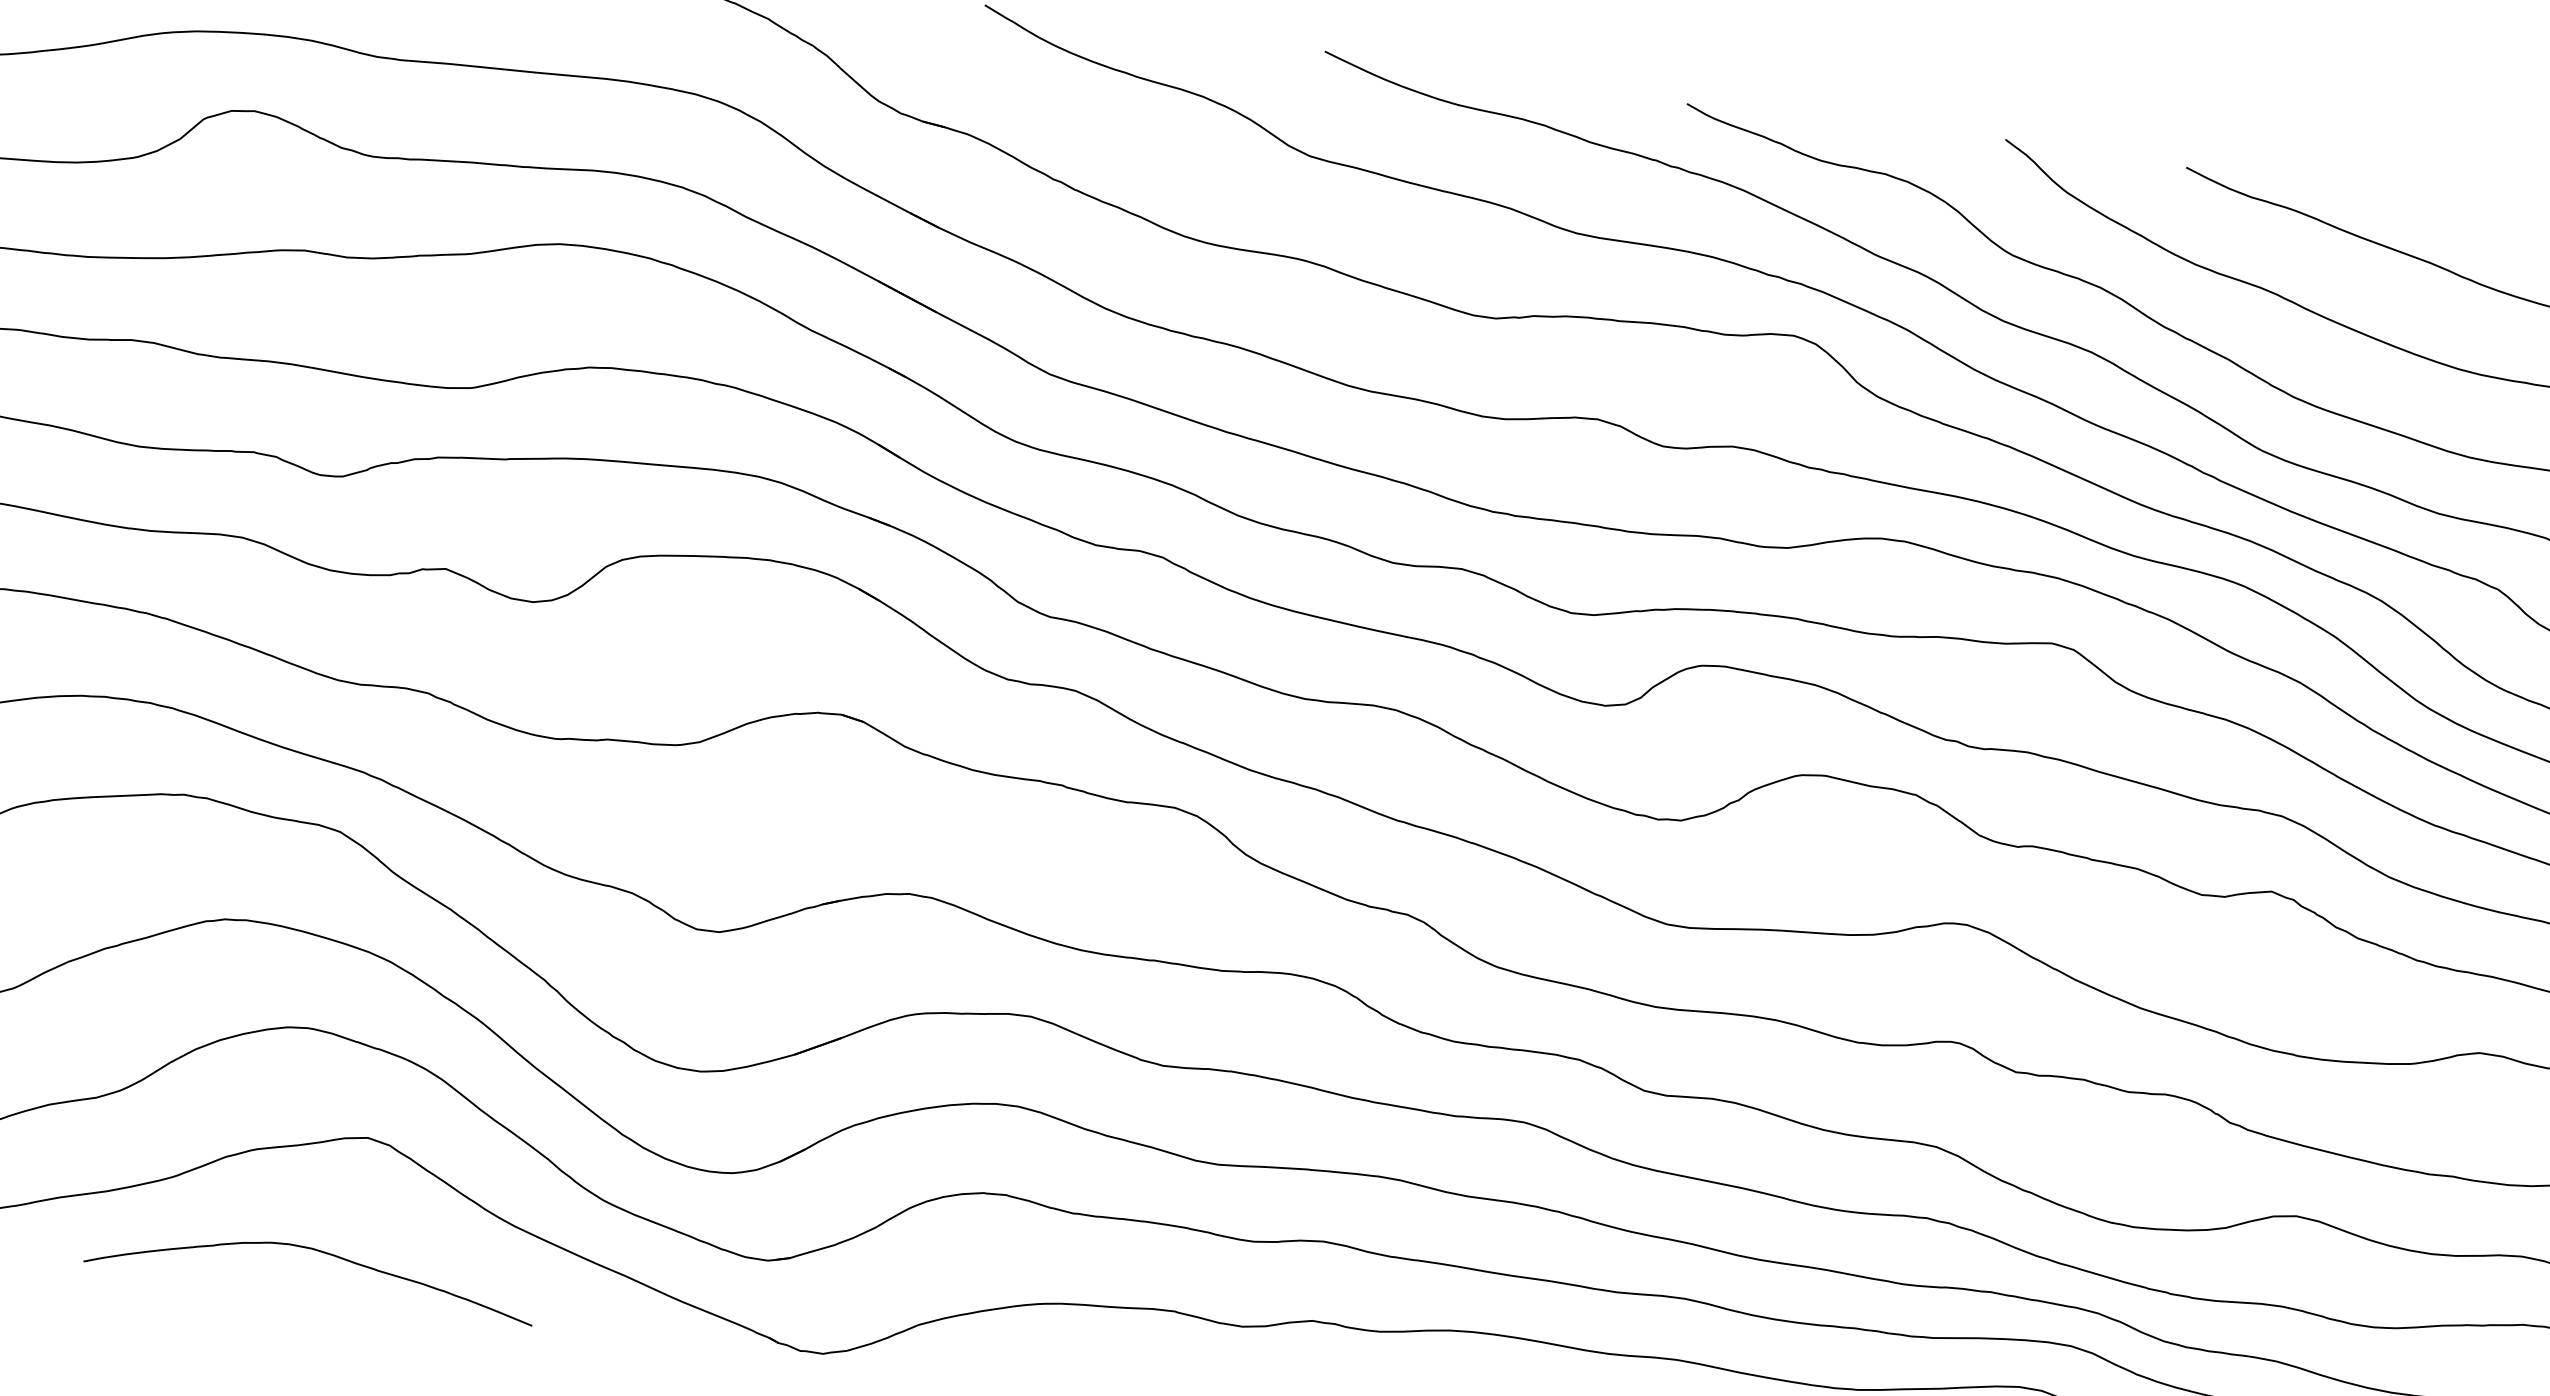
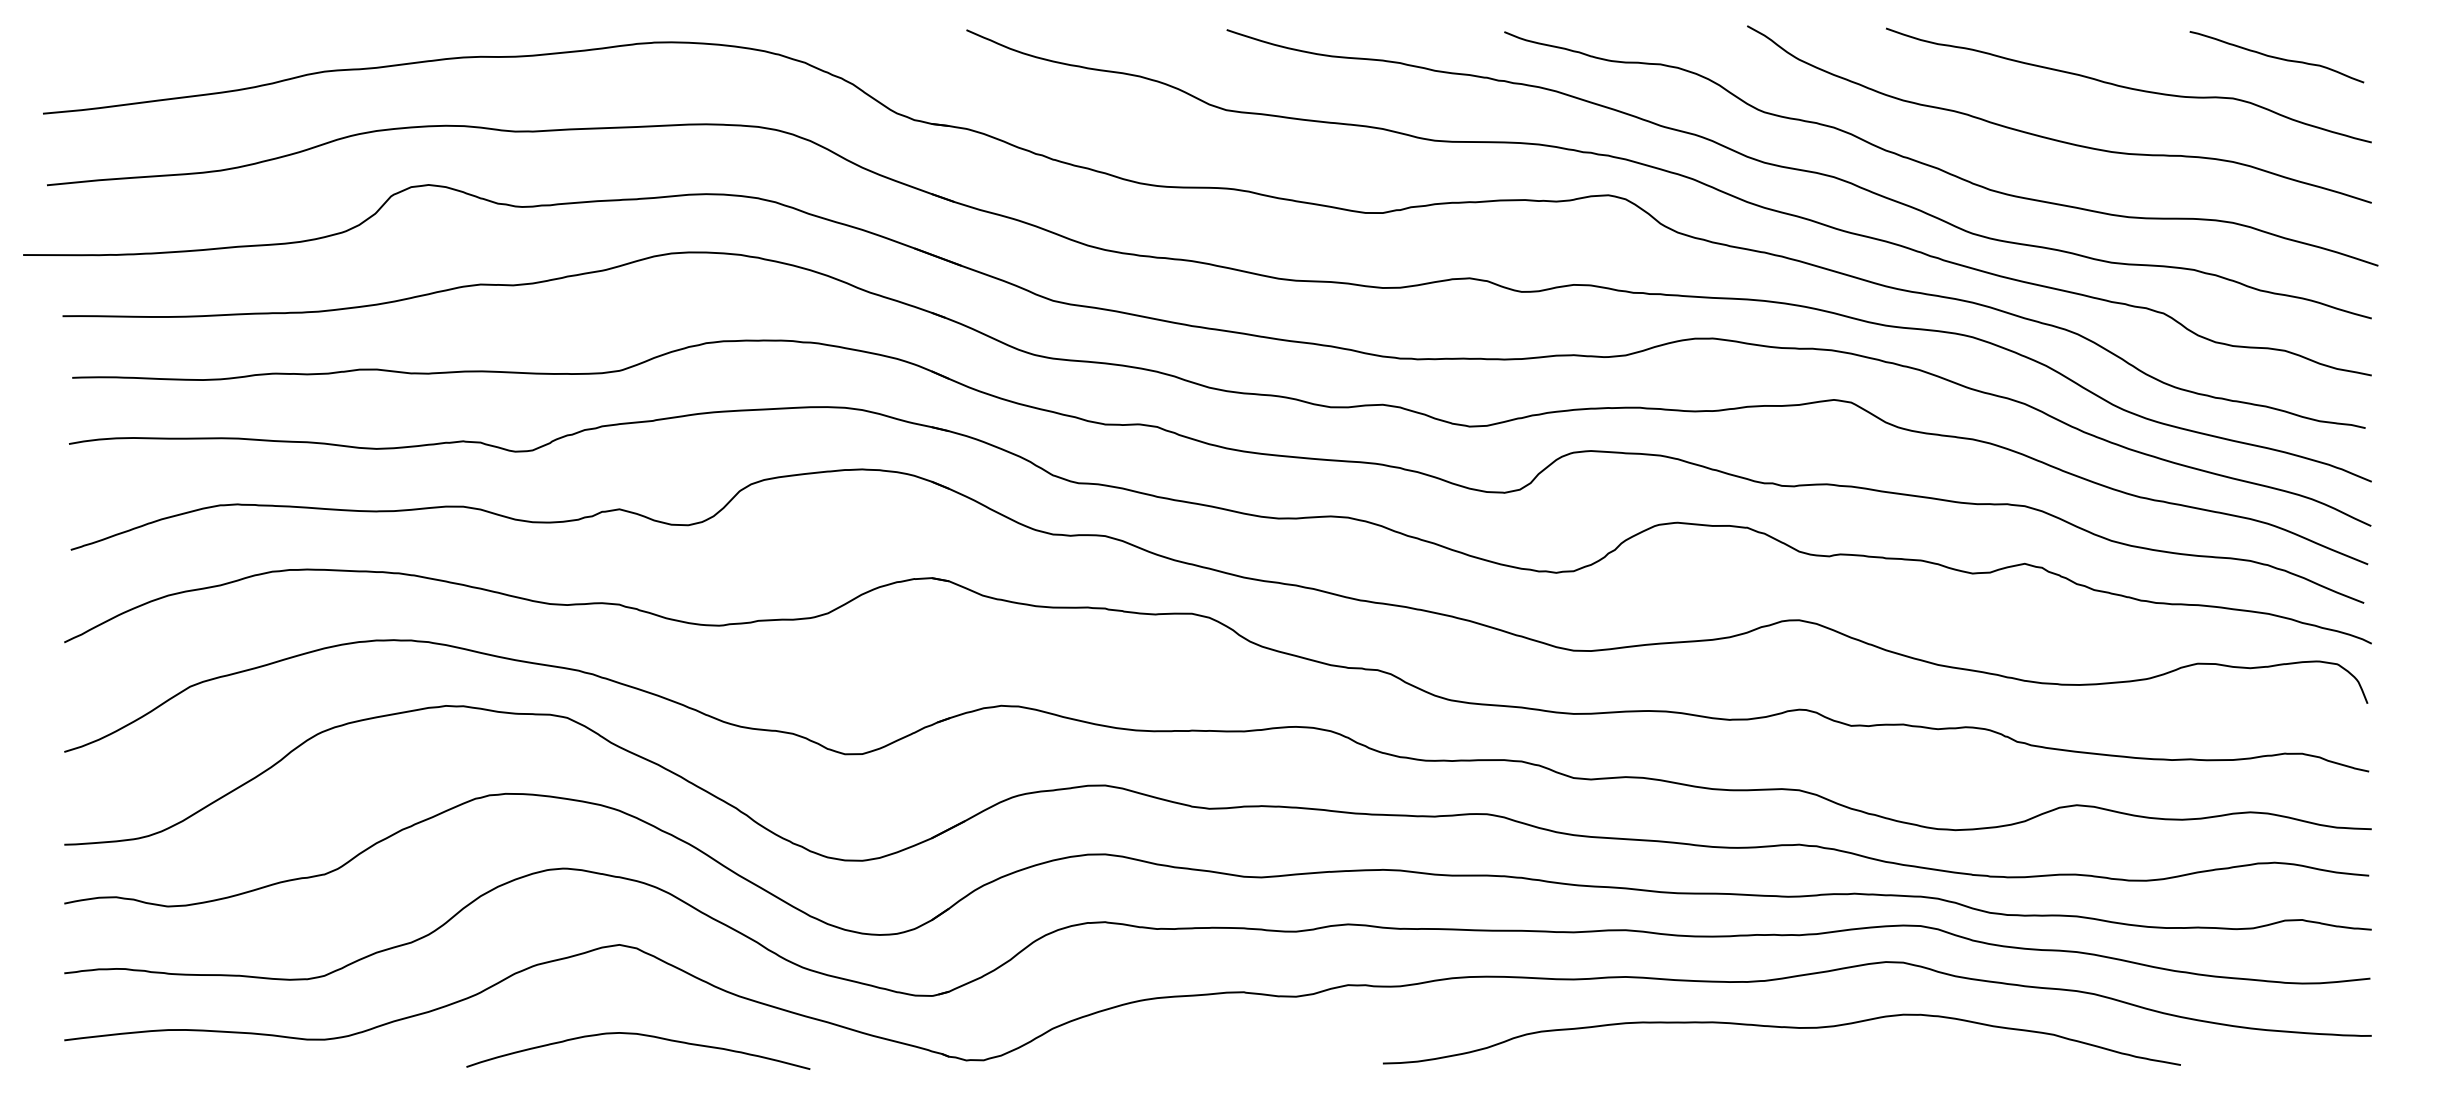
curve: (315, 1251) -> (639, 1035), moved

